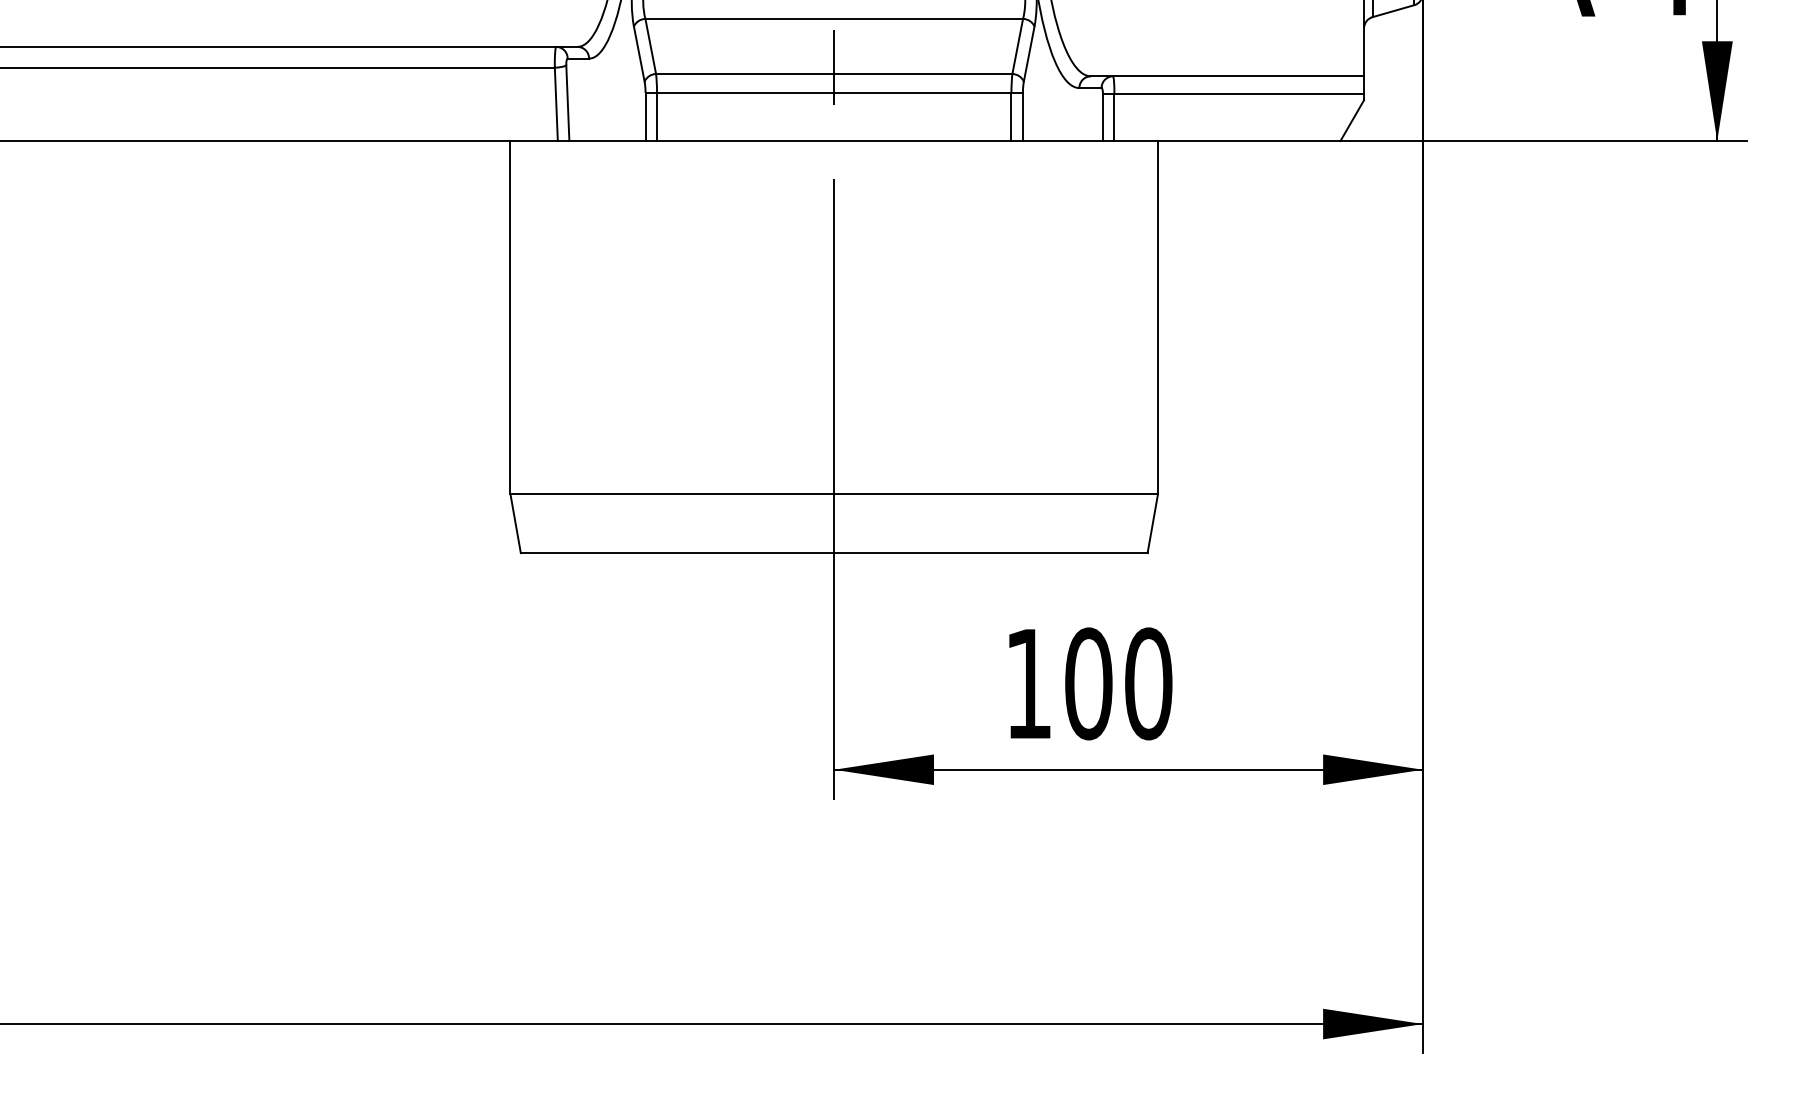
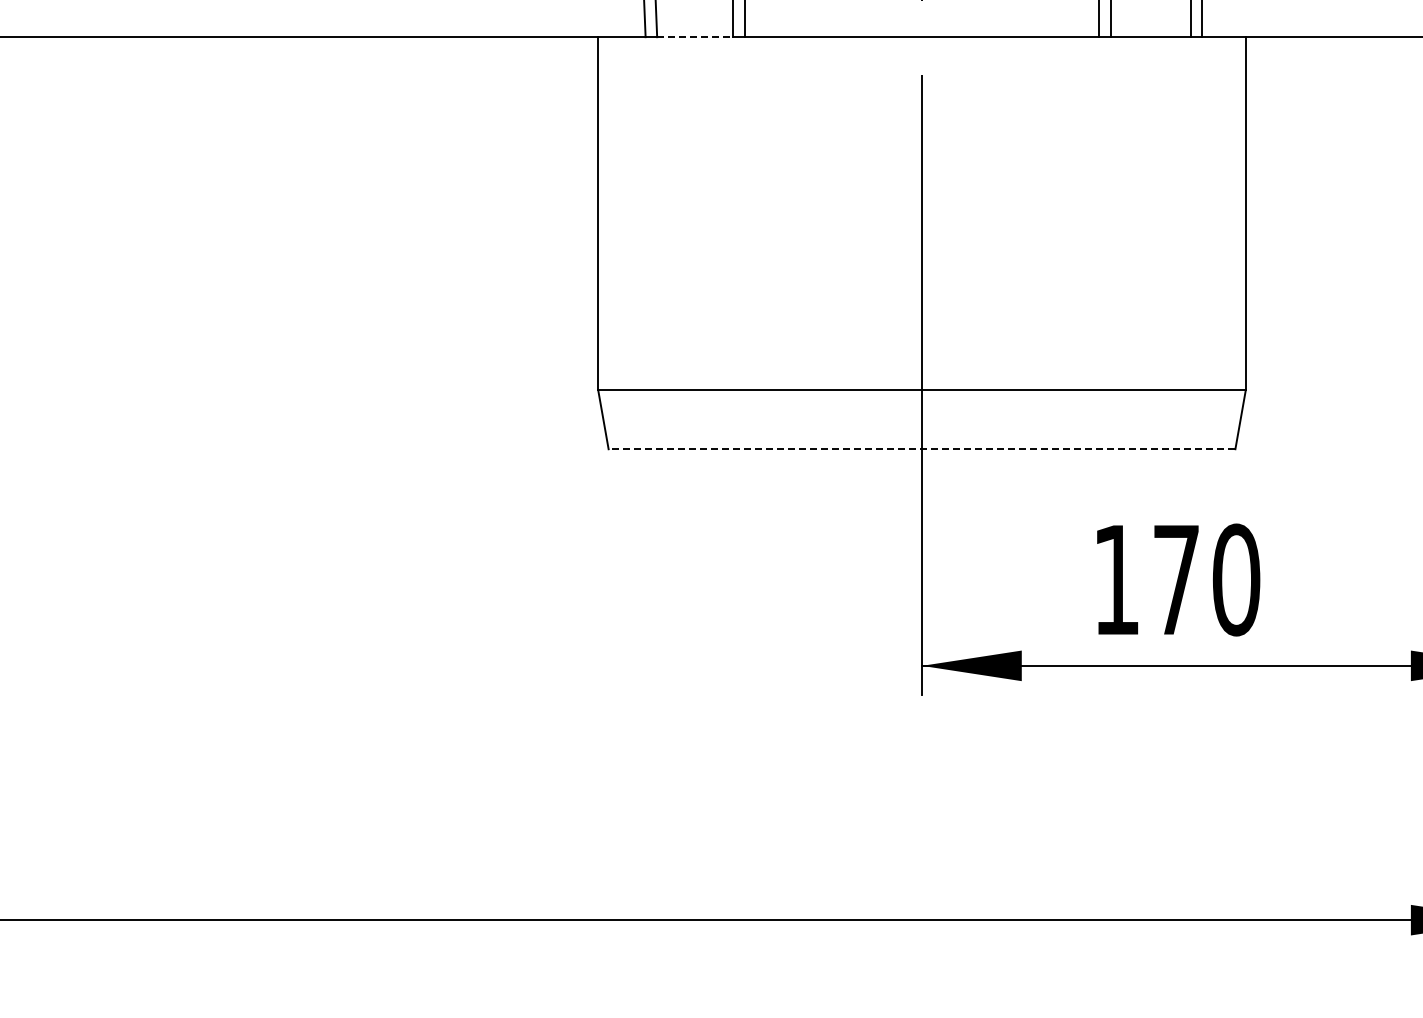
line: (607, 141) -> (695, 37), solid -> dashed
line: (833, 553) -> (921, 449), solid -> dashed
text: (1088, 683) -> (1176, 579), 100 -> 170

